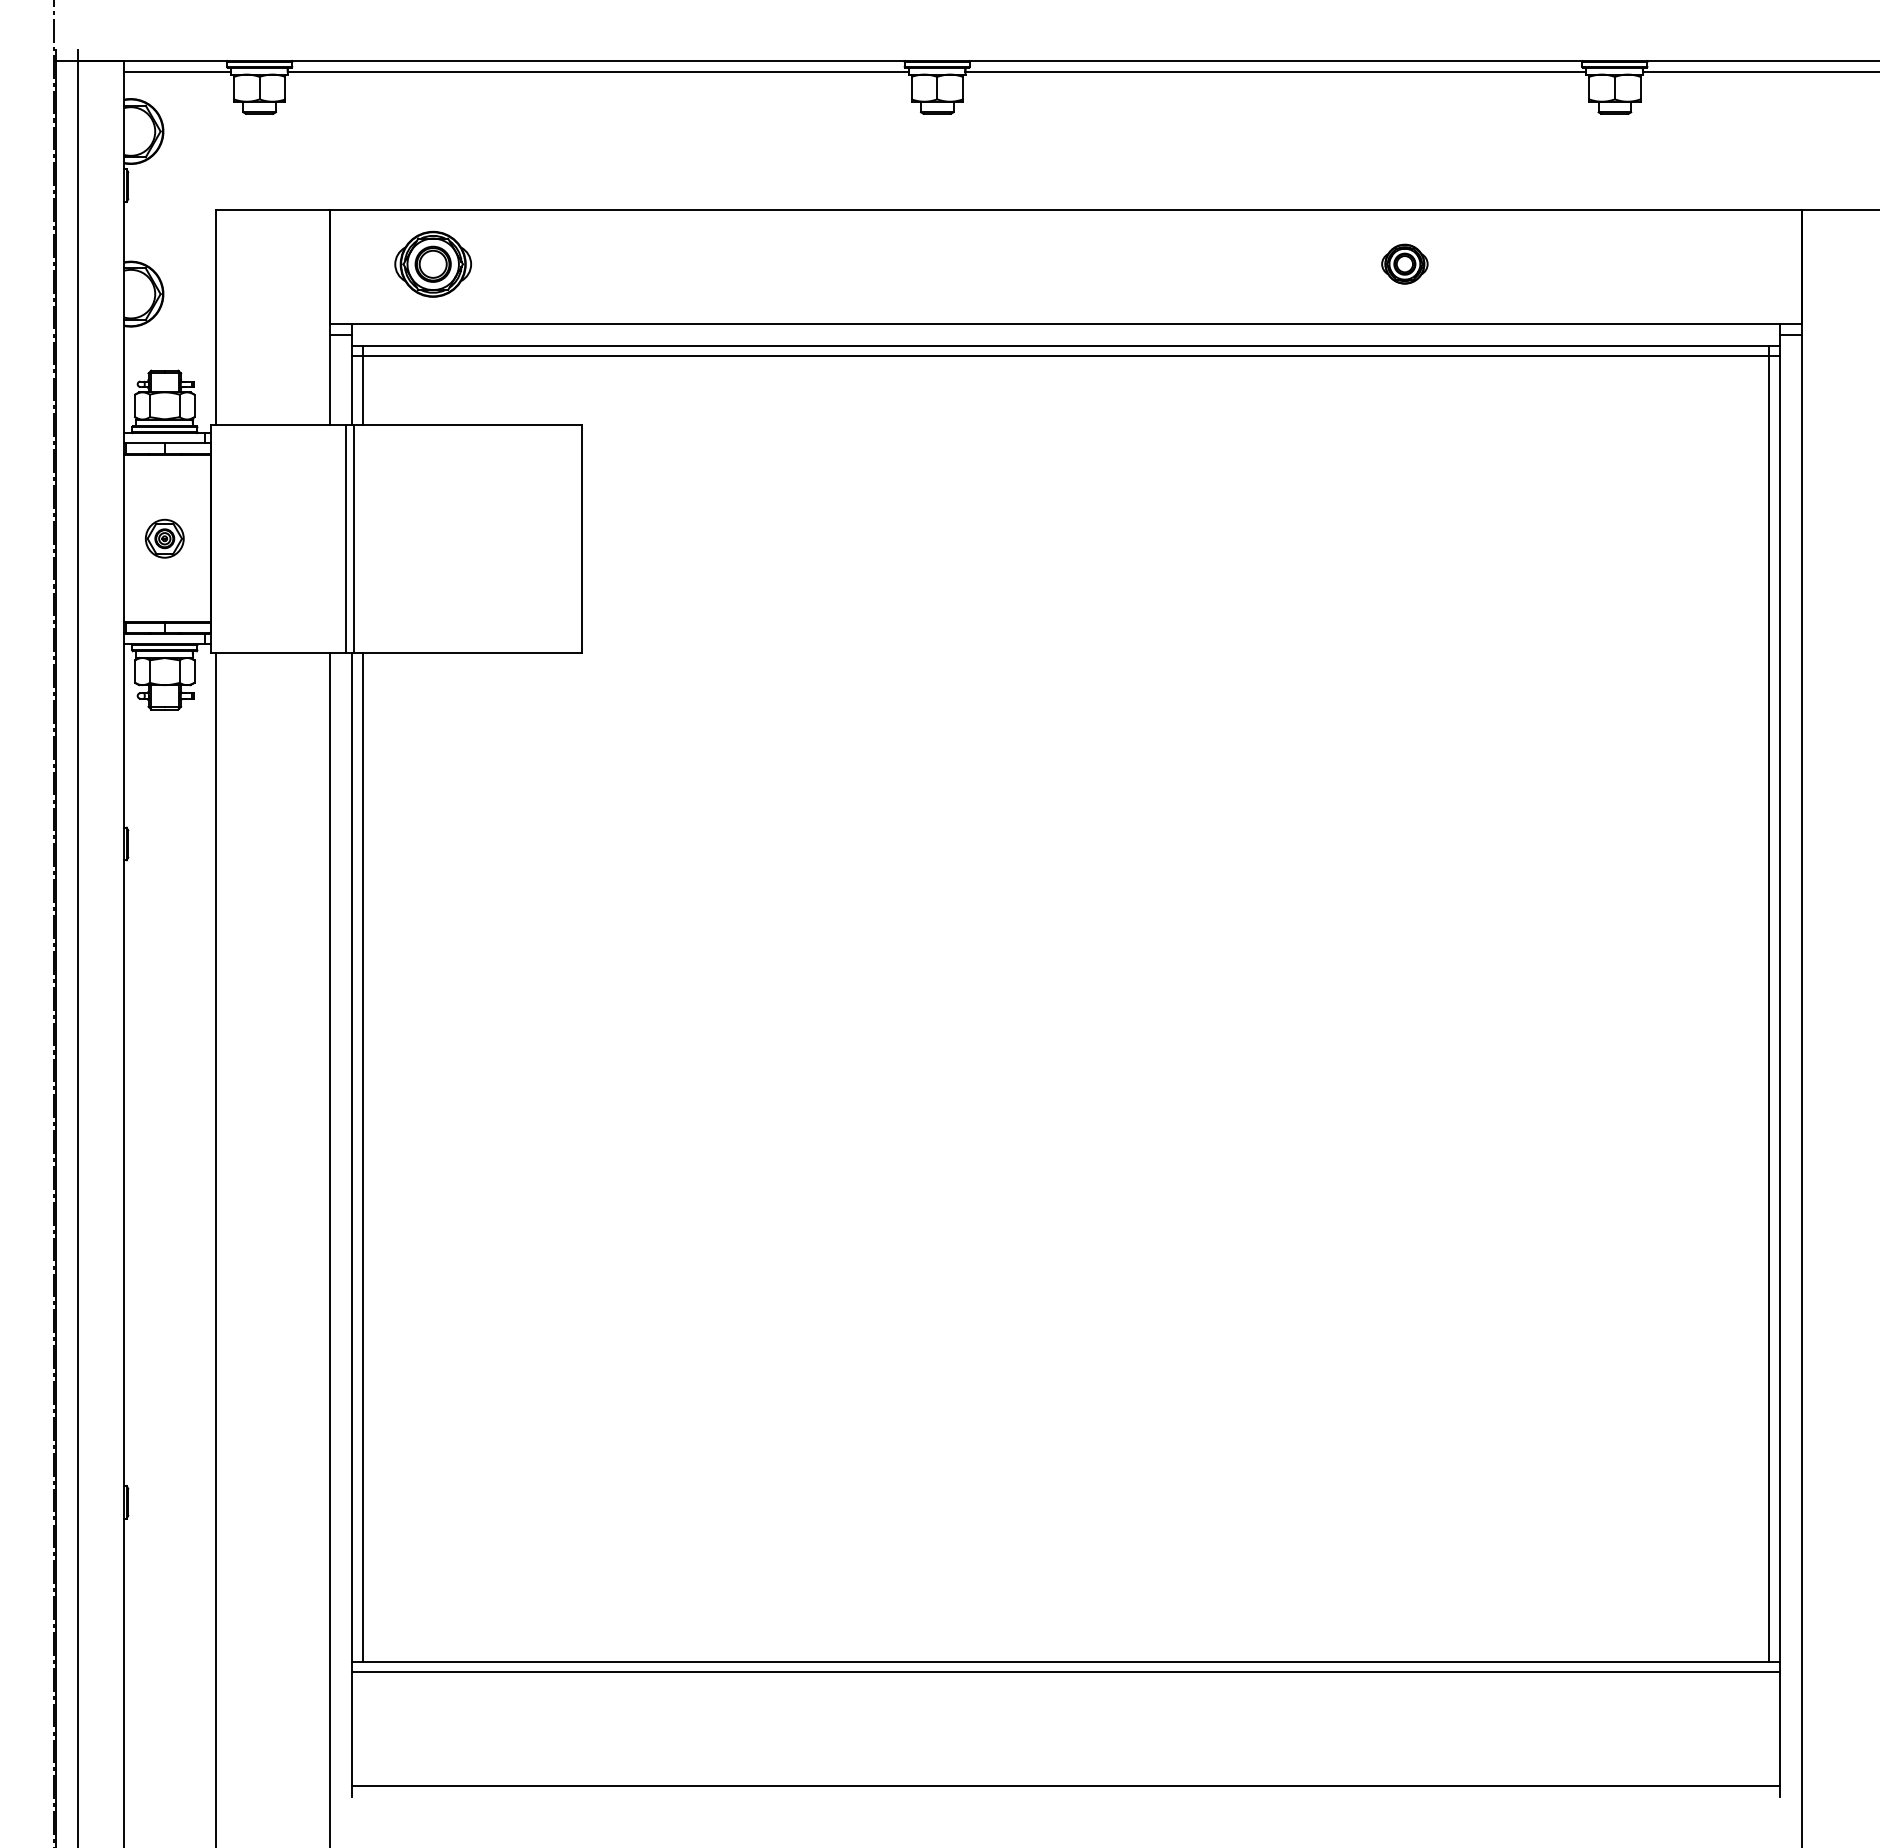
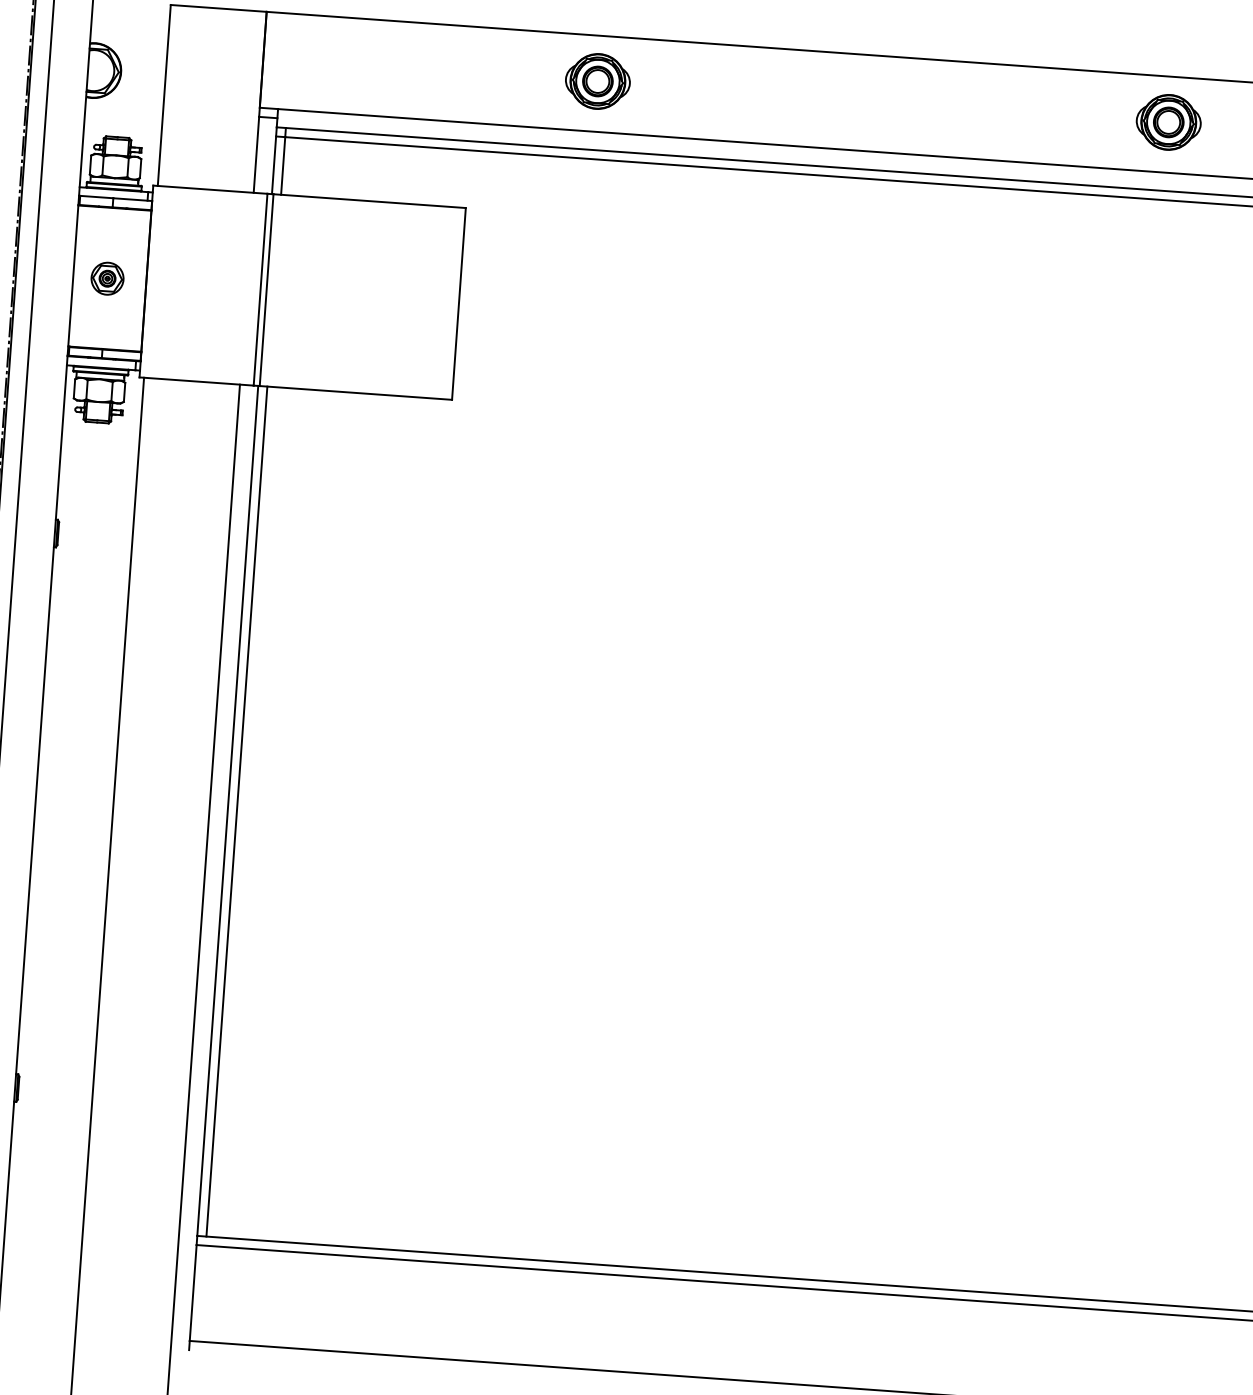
part: (433, 263) -> (598, 80), moved
part: (1404, 263) -> (1168, 121), size x1.67

